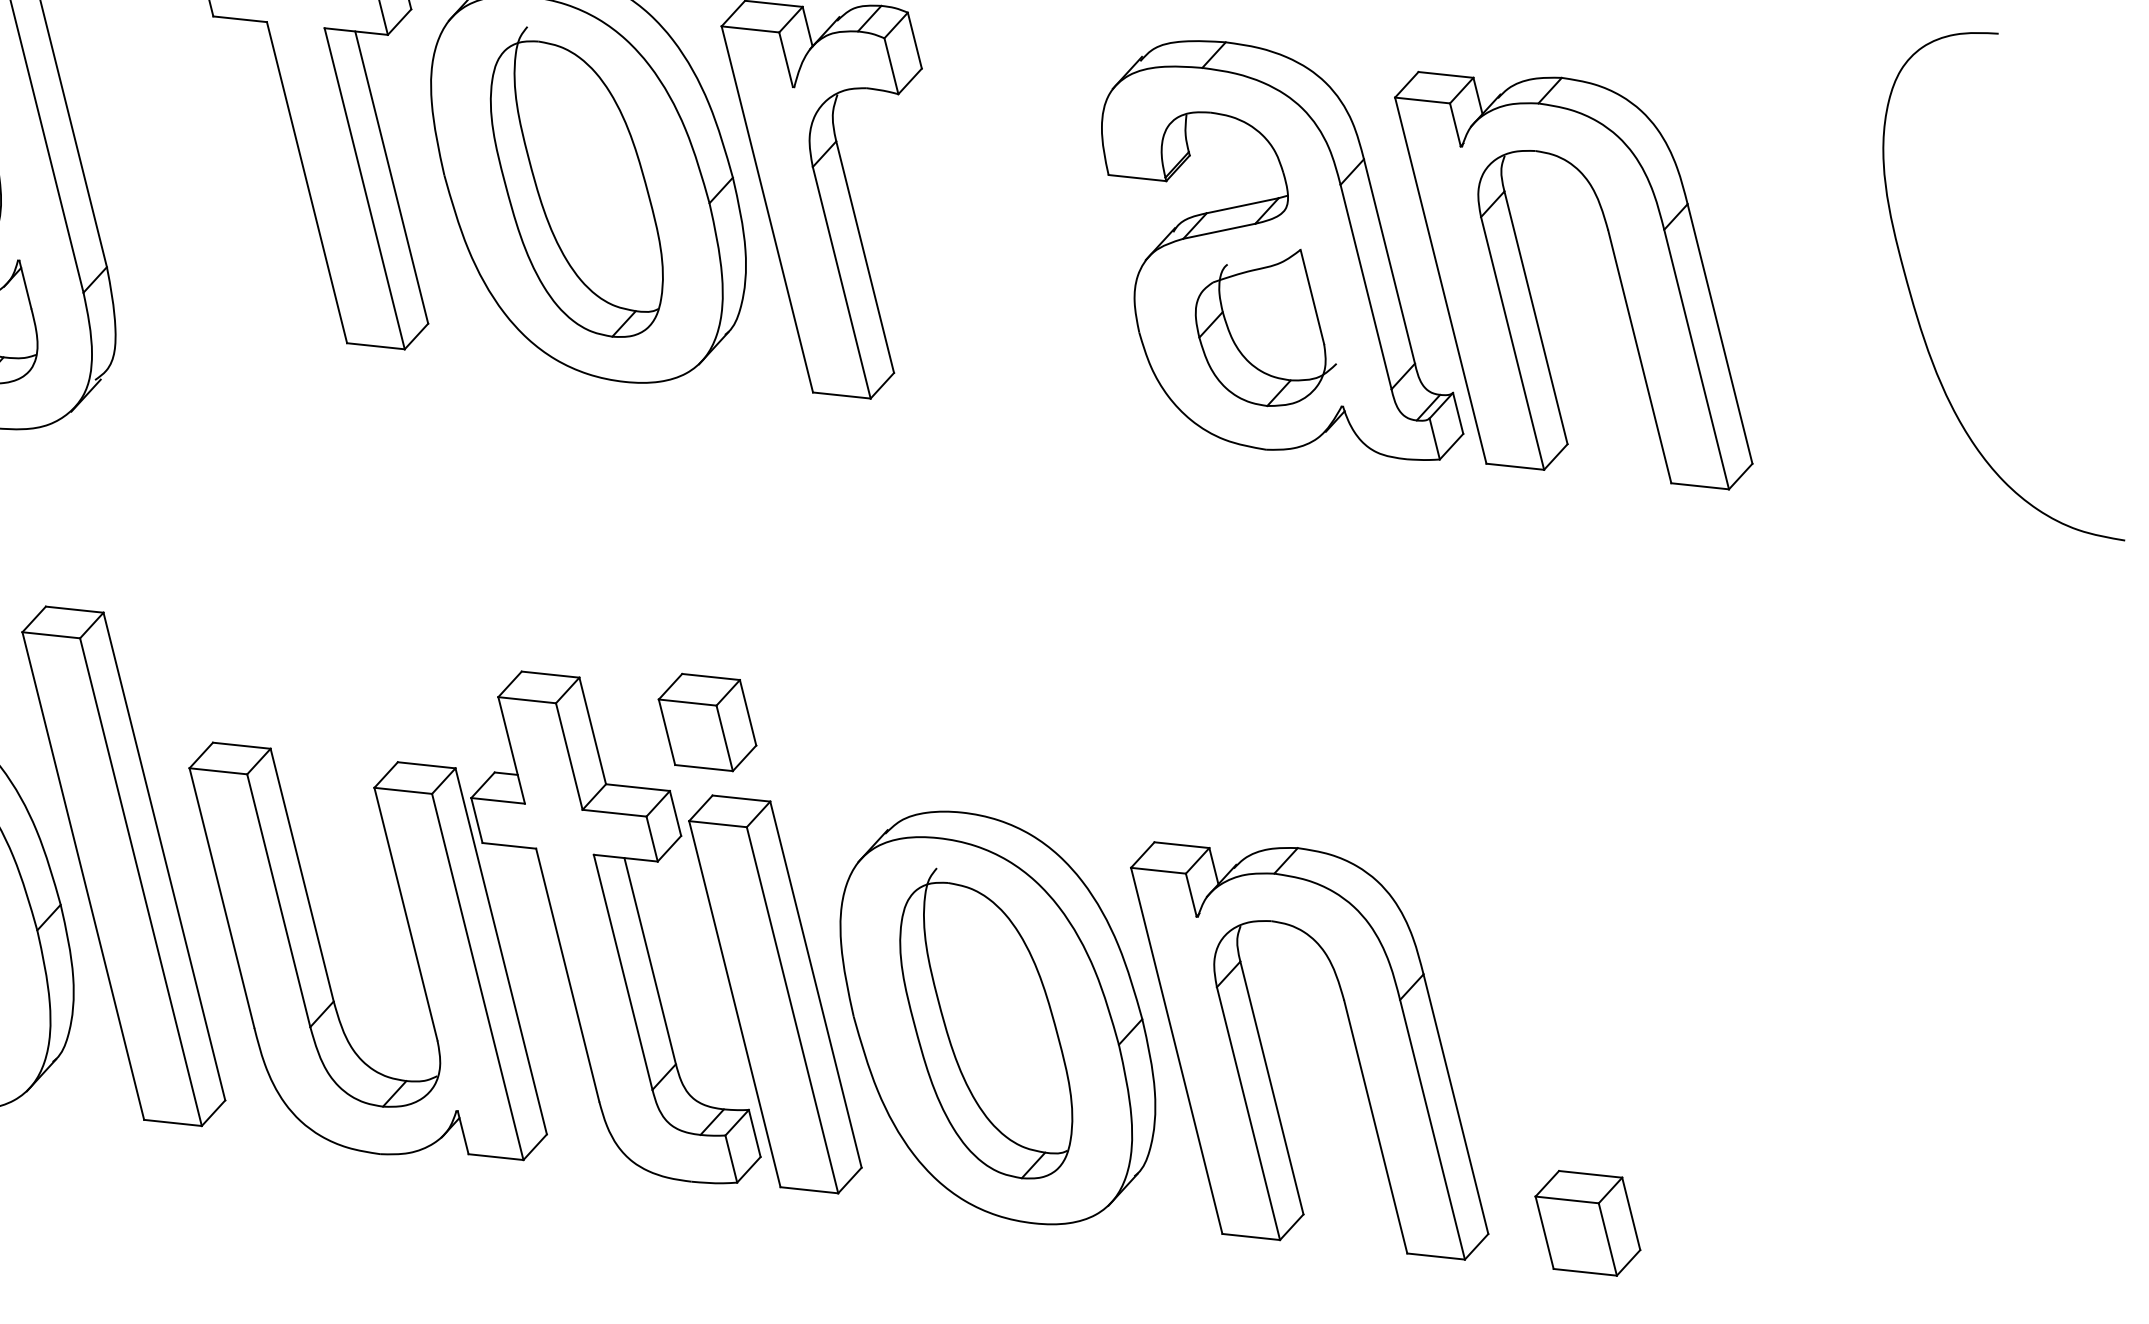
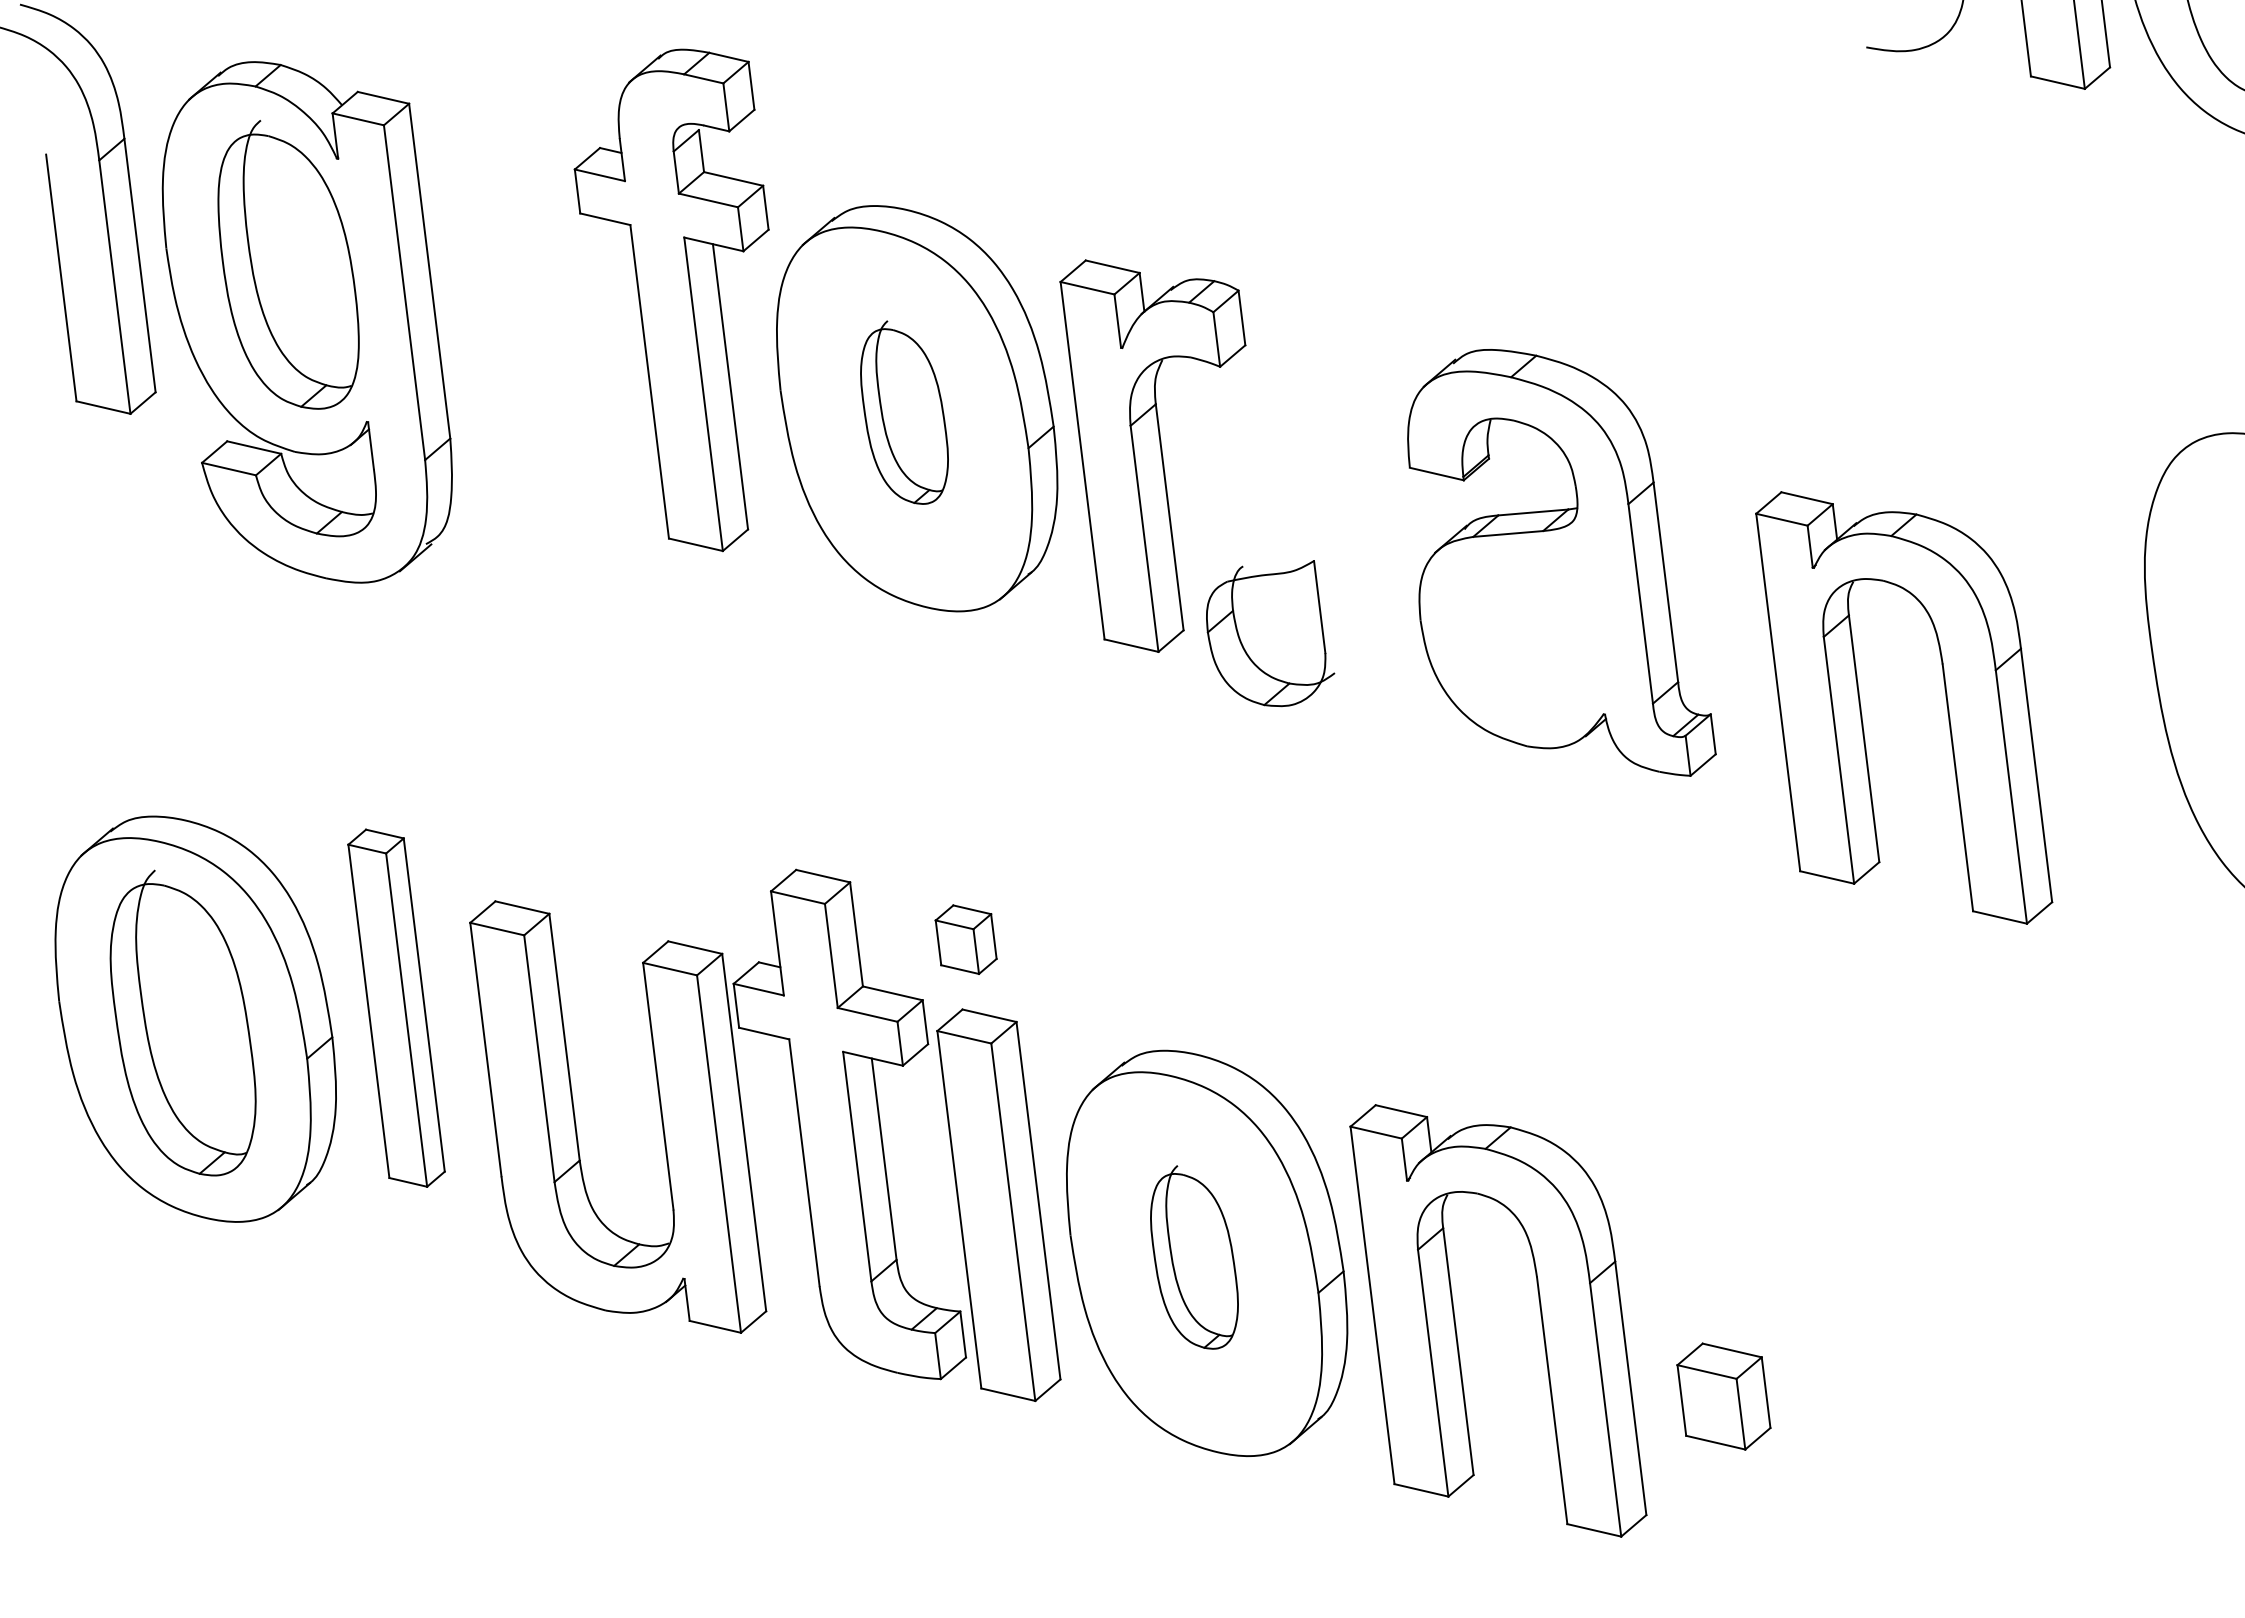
part: (575, 182) -> (904, 412), size x0.6
part: (1617, 272) -> (1946, 705), moved
part: (1264, 330) -> (1270, 633), moved
part: (706, 722) -> (965, 939), size x0.7
part: (123, 866) -> (396, 1008), size x0.7
part: (985, 1023) -> (1194, 1257), size x0.6
part: (1587, 1223) -> (1723, 1396), moved

